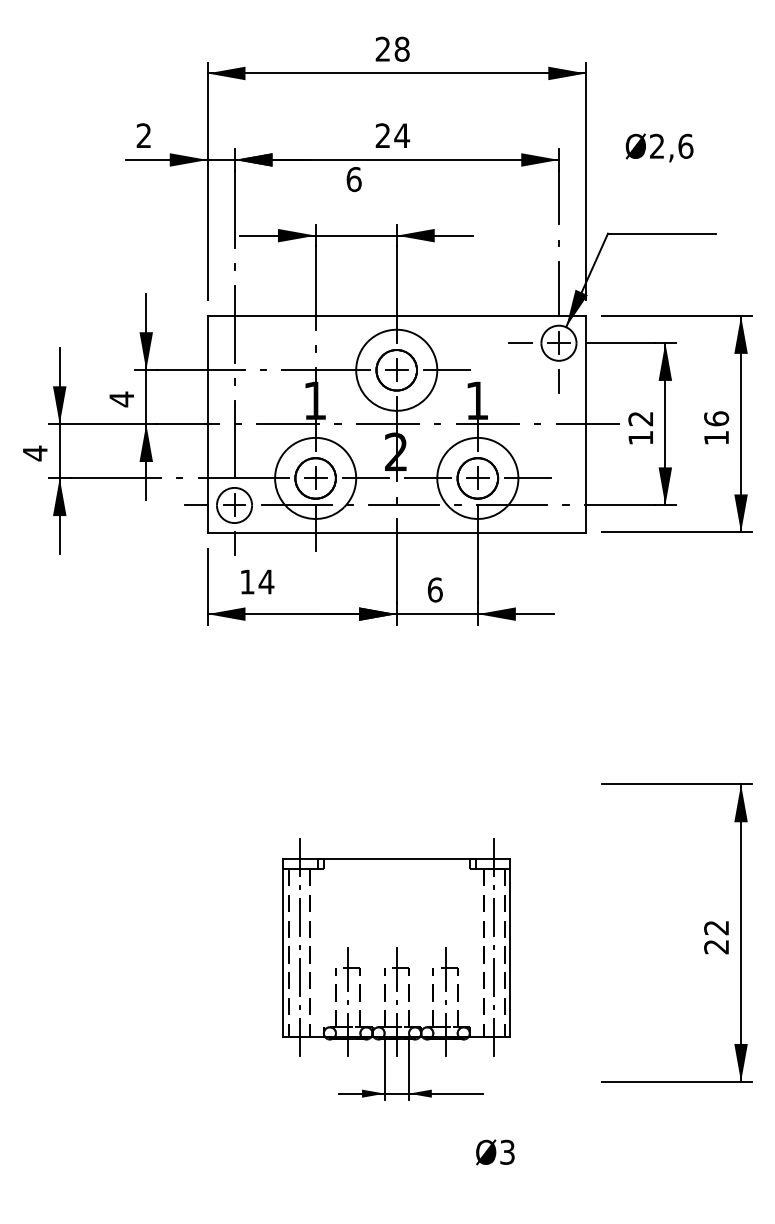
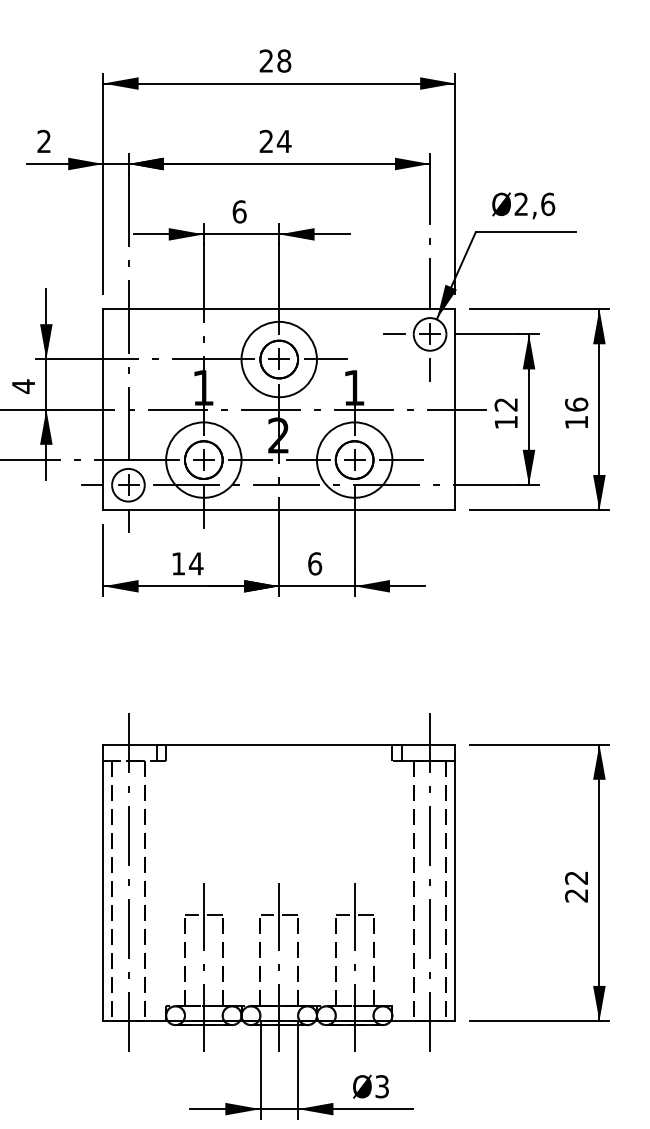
text: (659, 147) -> (523, 205), moved
text: (353, 179) -> (239, 211), moved
text: (257, 581) -> (187, 563), moved
part: (396, 969) -> (279, 916), size x1.67

